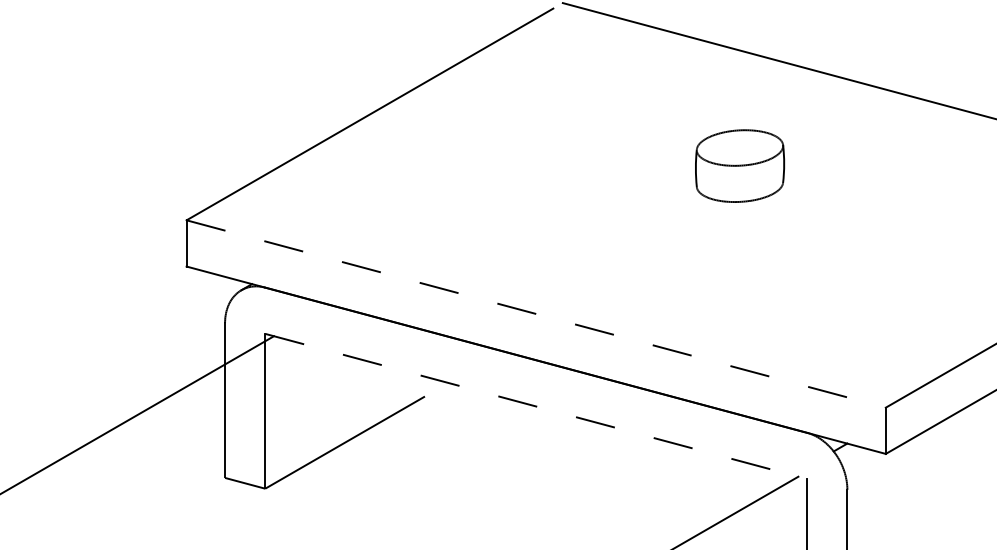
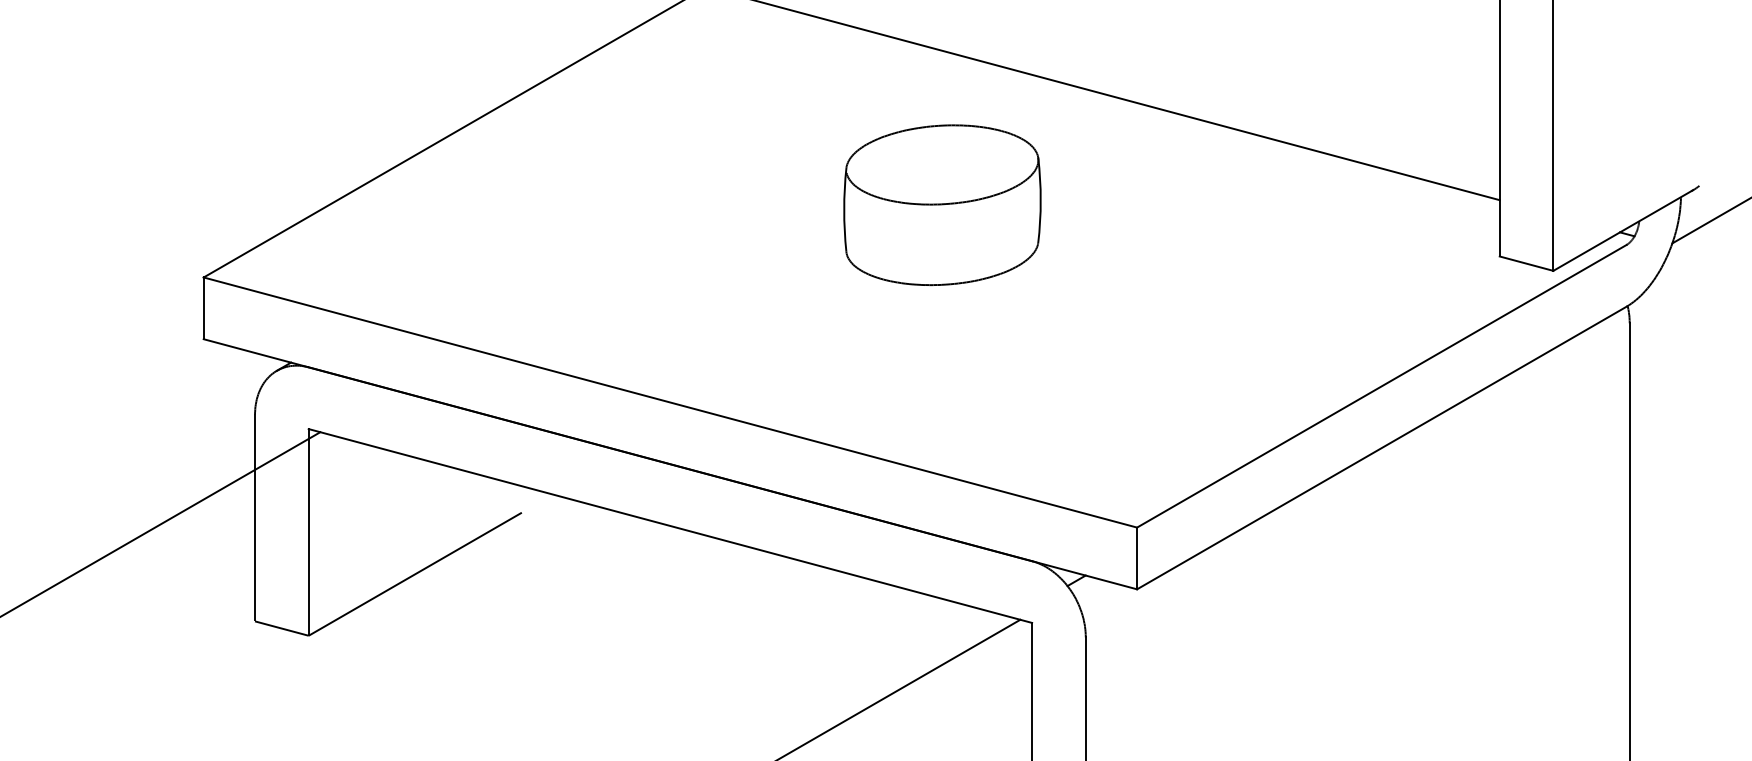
part: (740, 165) -> (942, 204), size x1.67
line: (536, 313) -> (670, 402), dashed -> solid
line: (536, 406) -> (670, 526), dashed -> solid

